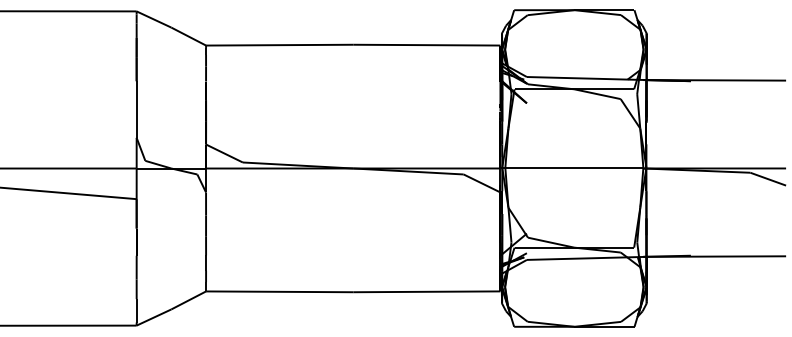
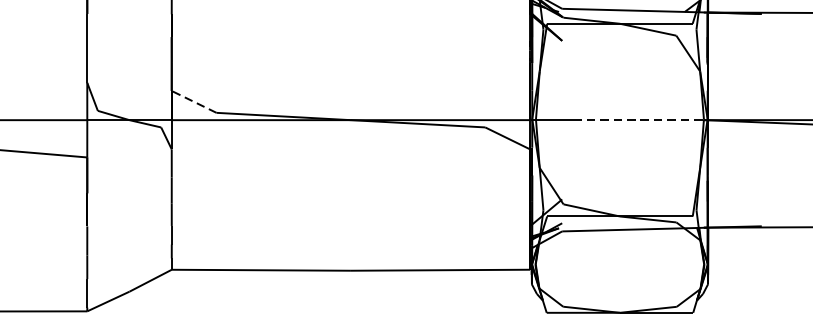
line: (224, 153) -> (194, 101), solid -> dashed
line: (589, 168) -> (638, 120), solid -> dashed

